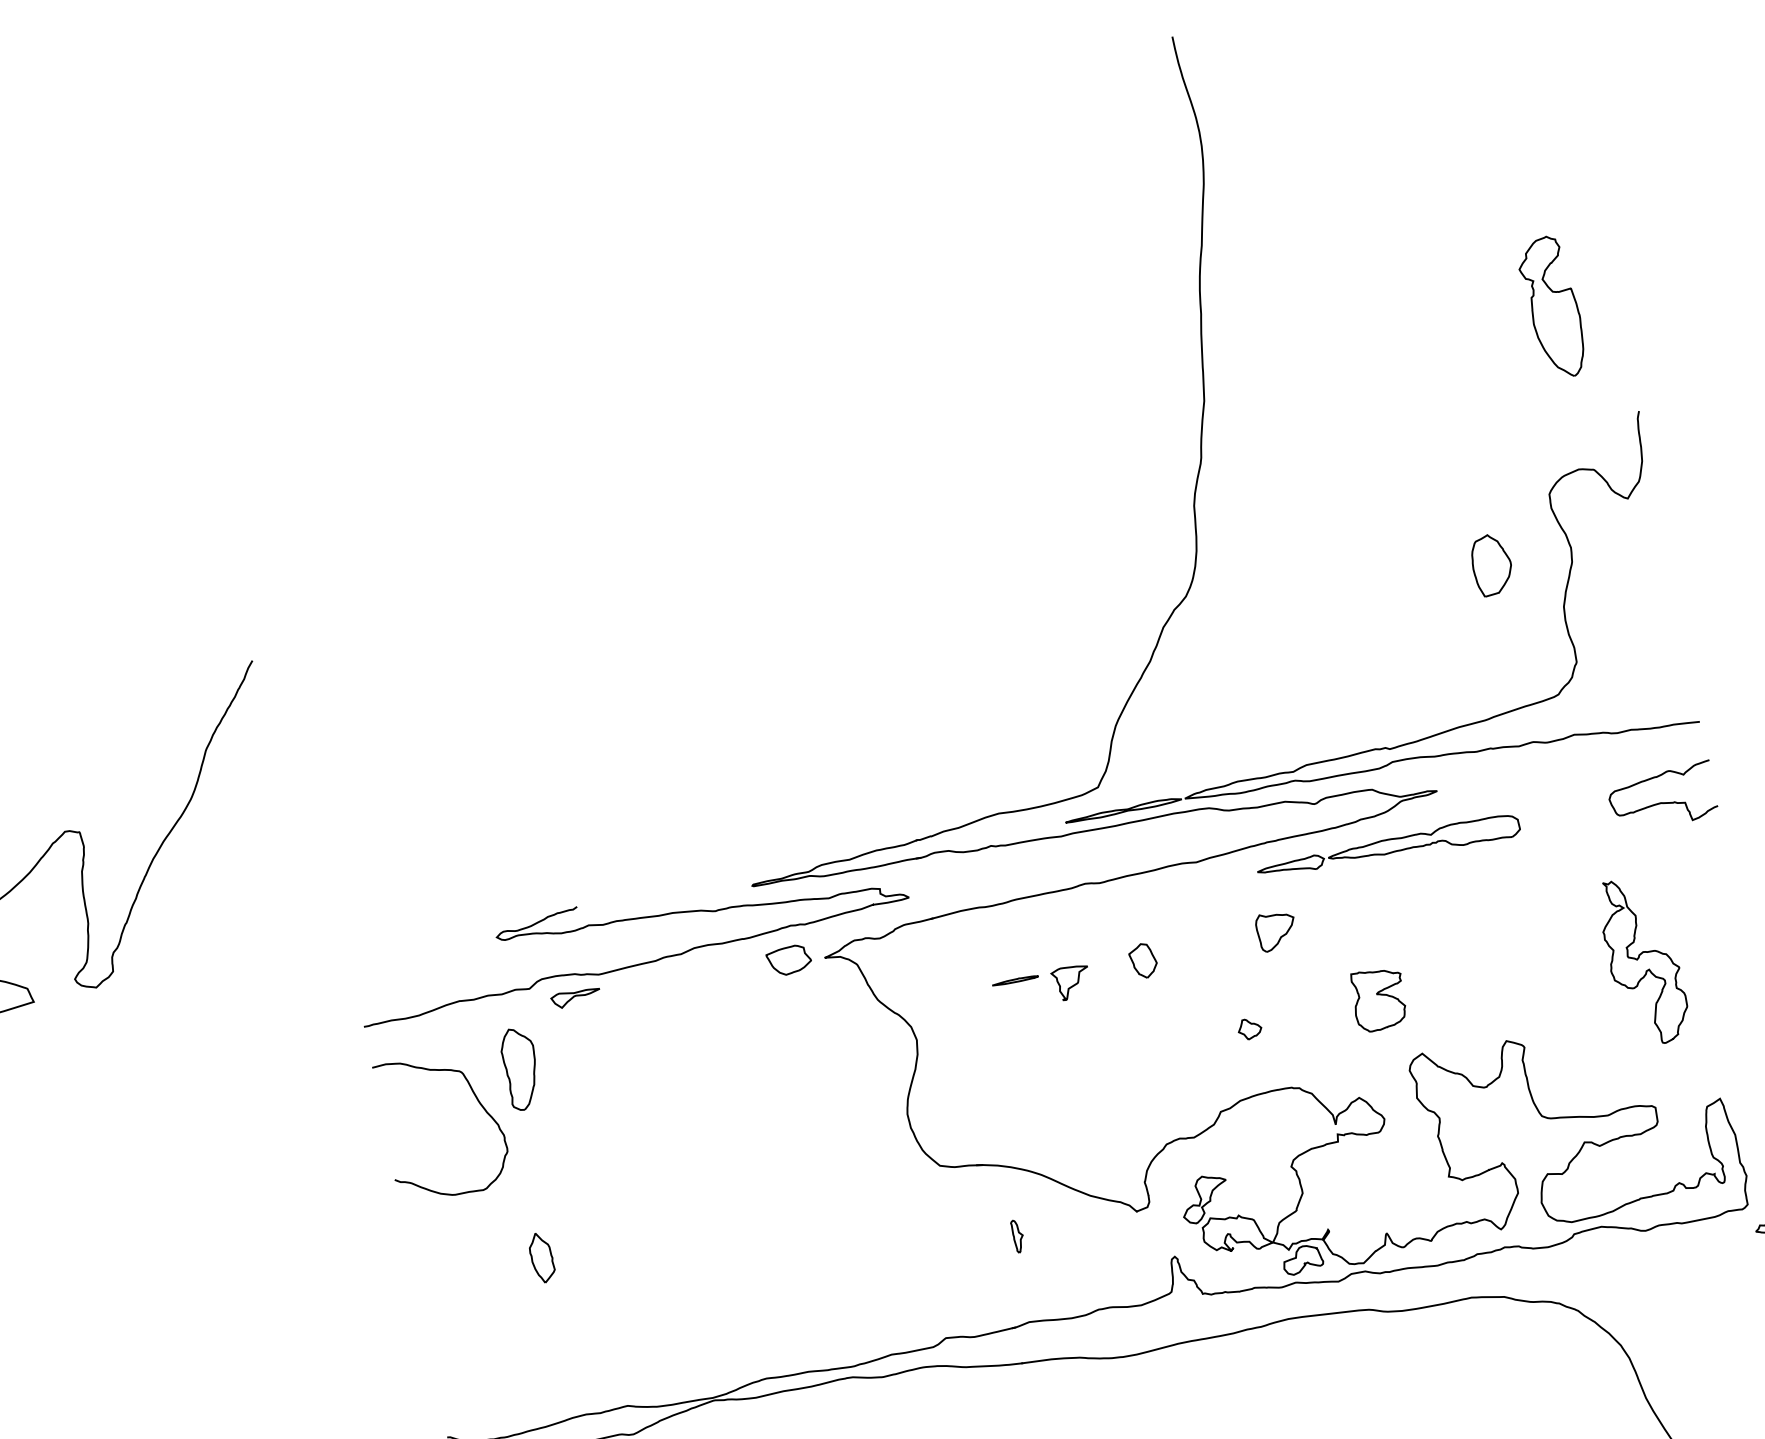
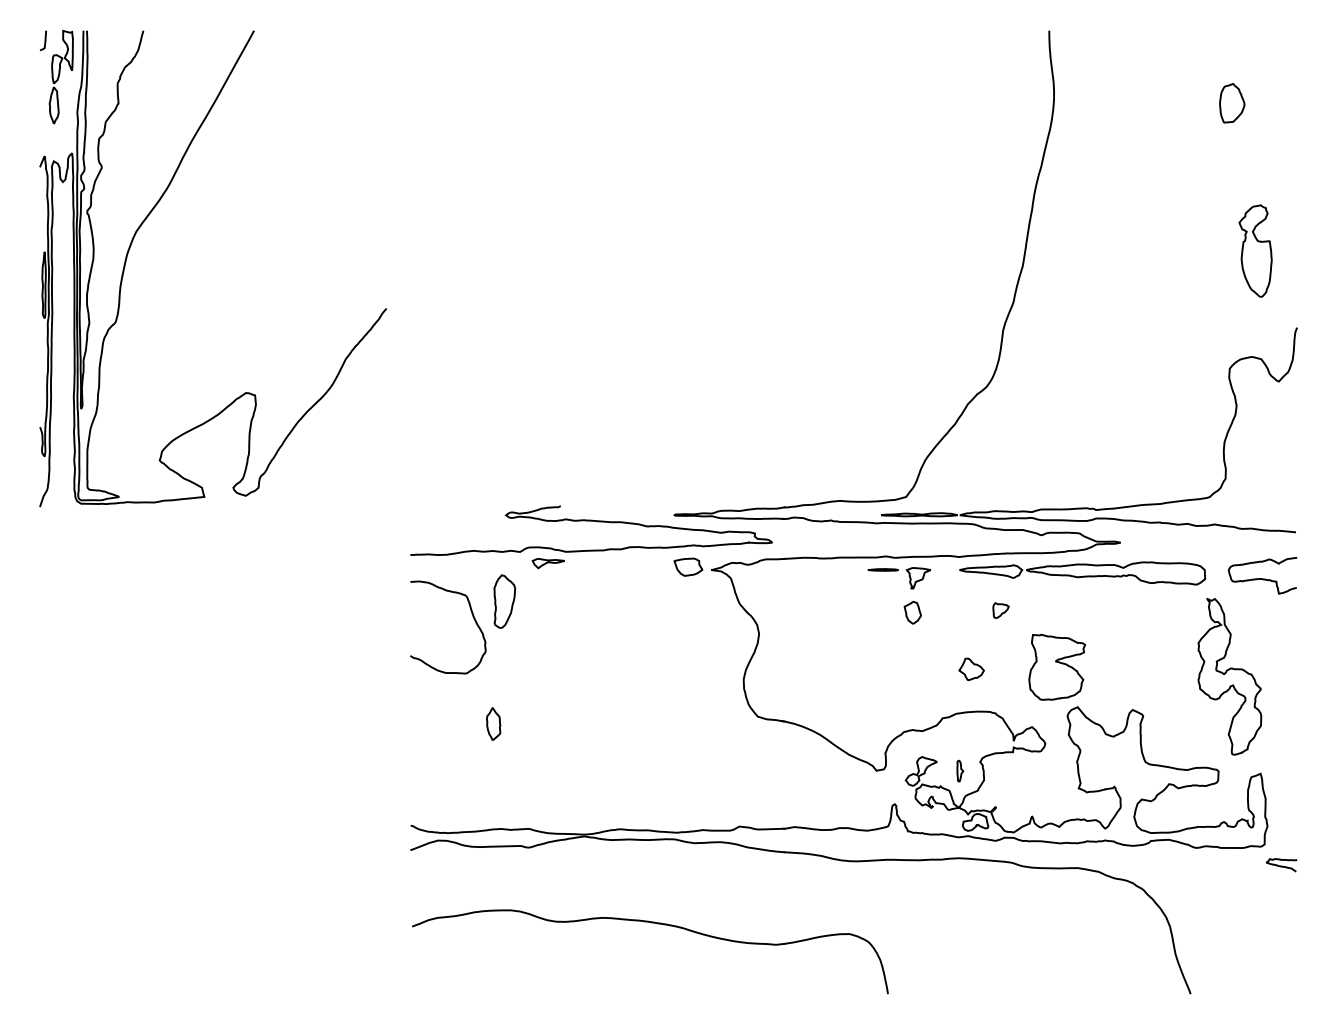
part: (1492, 565) -> (1232, 103), moved
part: (1388, 849) -> (1082, 573), size x1.43
part: (1275, 930) -> (1000, 610), size x0.62
part: (1643, 960) -> (1229, 676), size x1.43
part: (1037, 978) -> (897, 571), moved
part: (1379, 998) -> (1057, 666), size x1.67
part: (1249, 1029) -> (971, 669), size x1.67
part: (1018, 1235) -> (960, 770), moved

